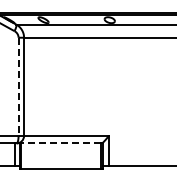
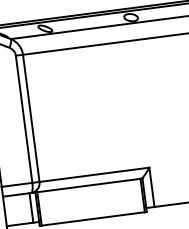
line: (18, 87) -> (24, 120), dashed -> solid
line: (61, 143) -> (89, 185), dashed -> solid

